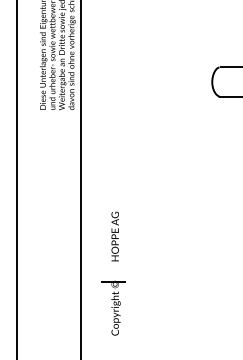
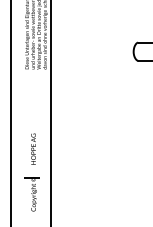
part: (111, 273) -> (31, 172), moved

